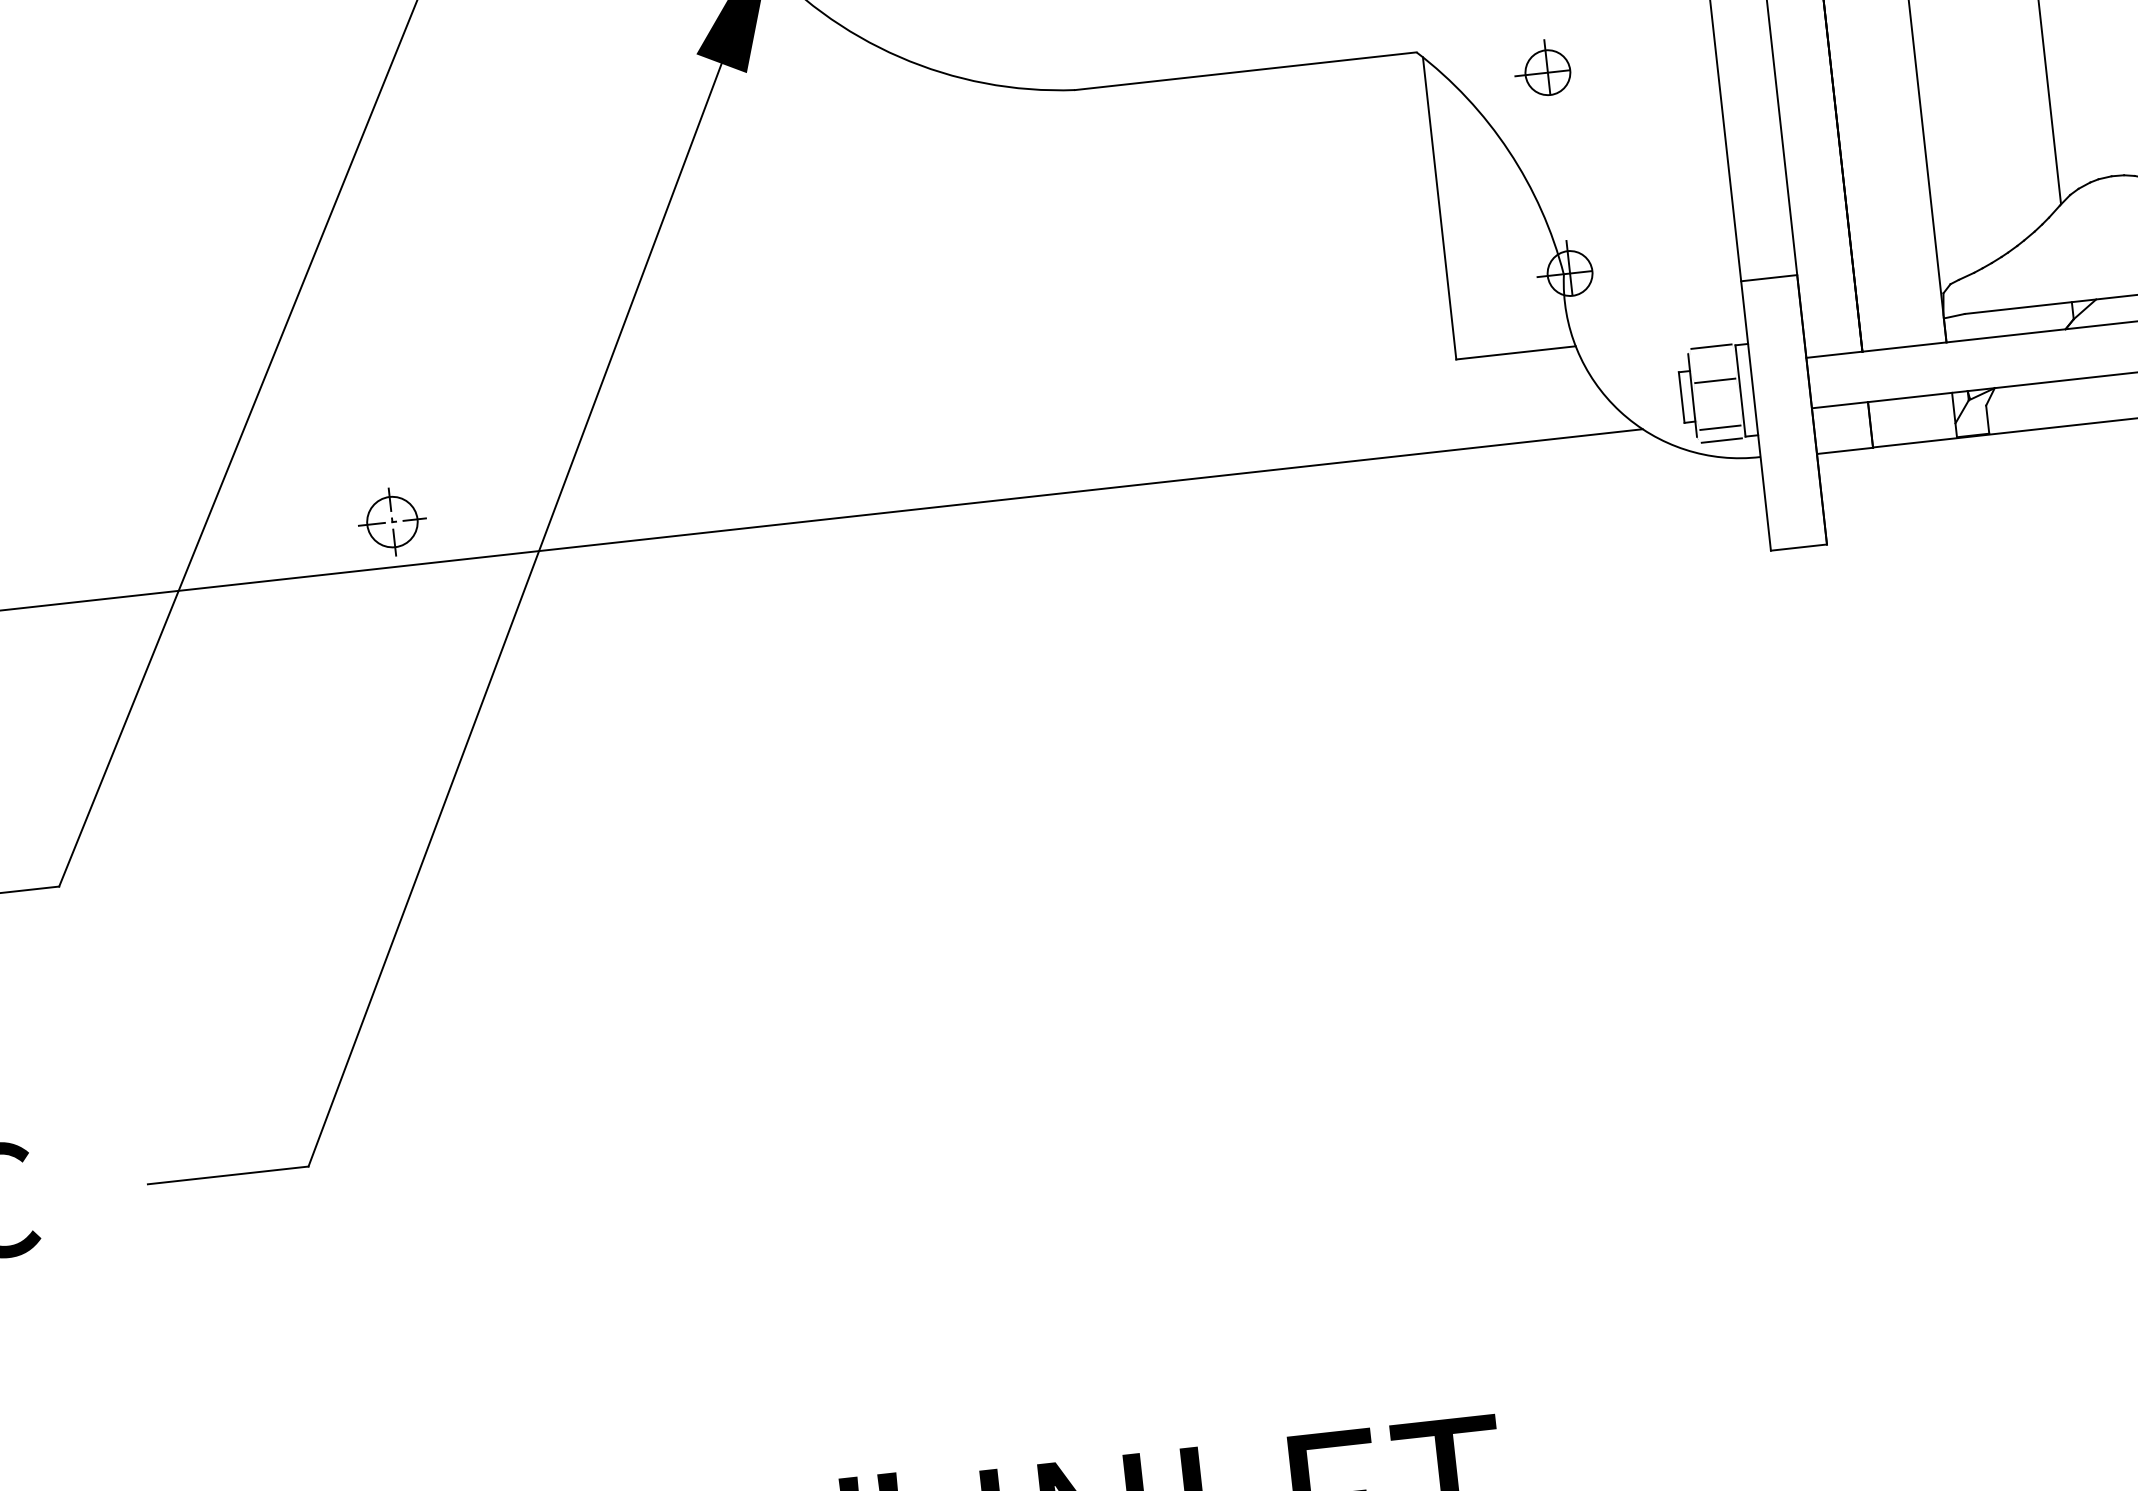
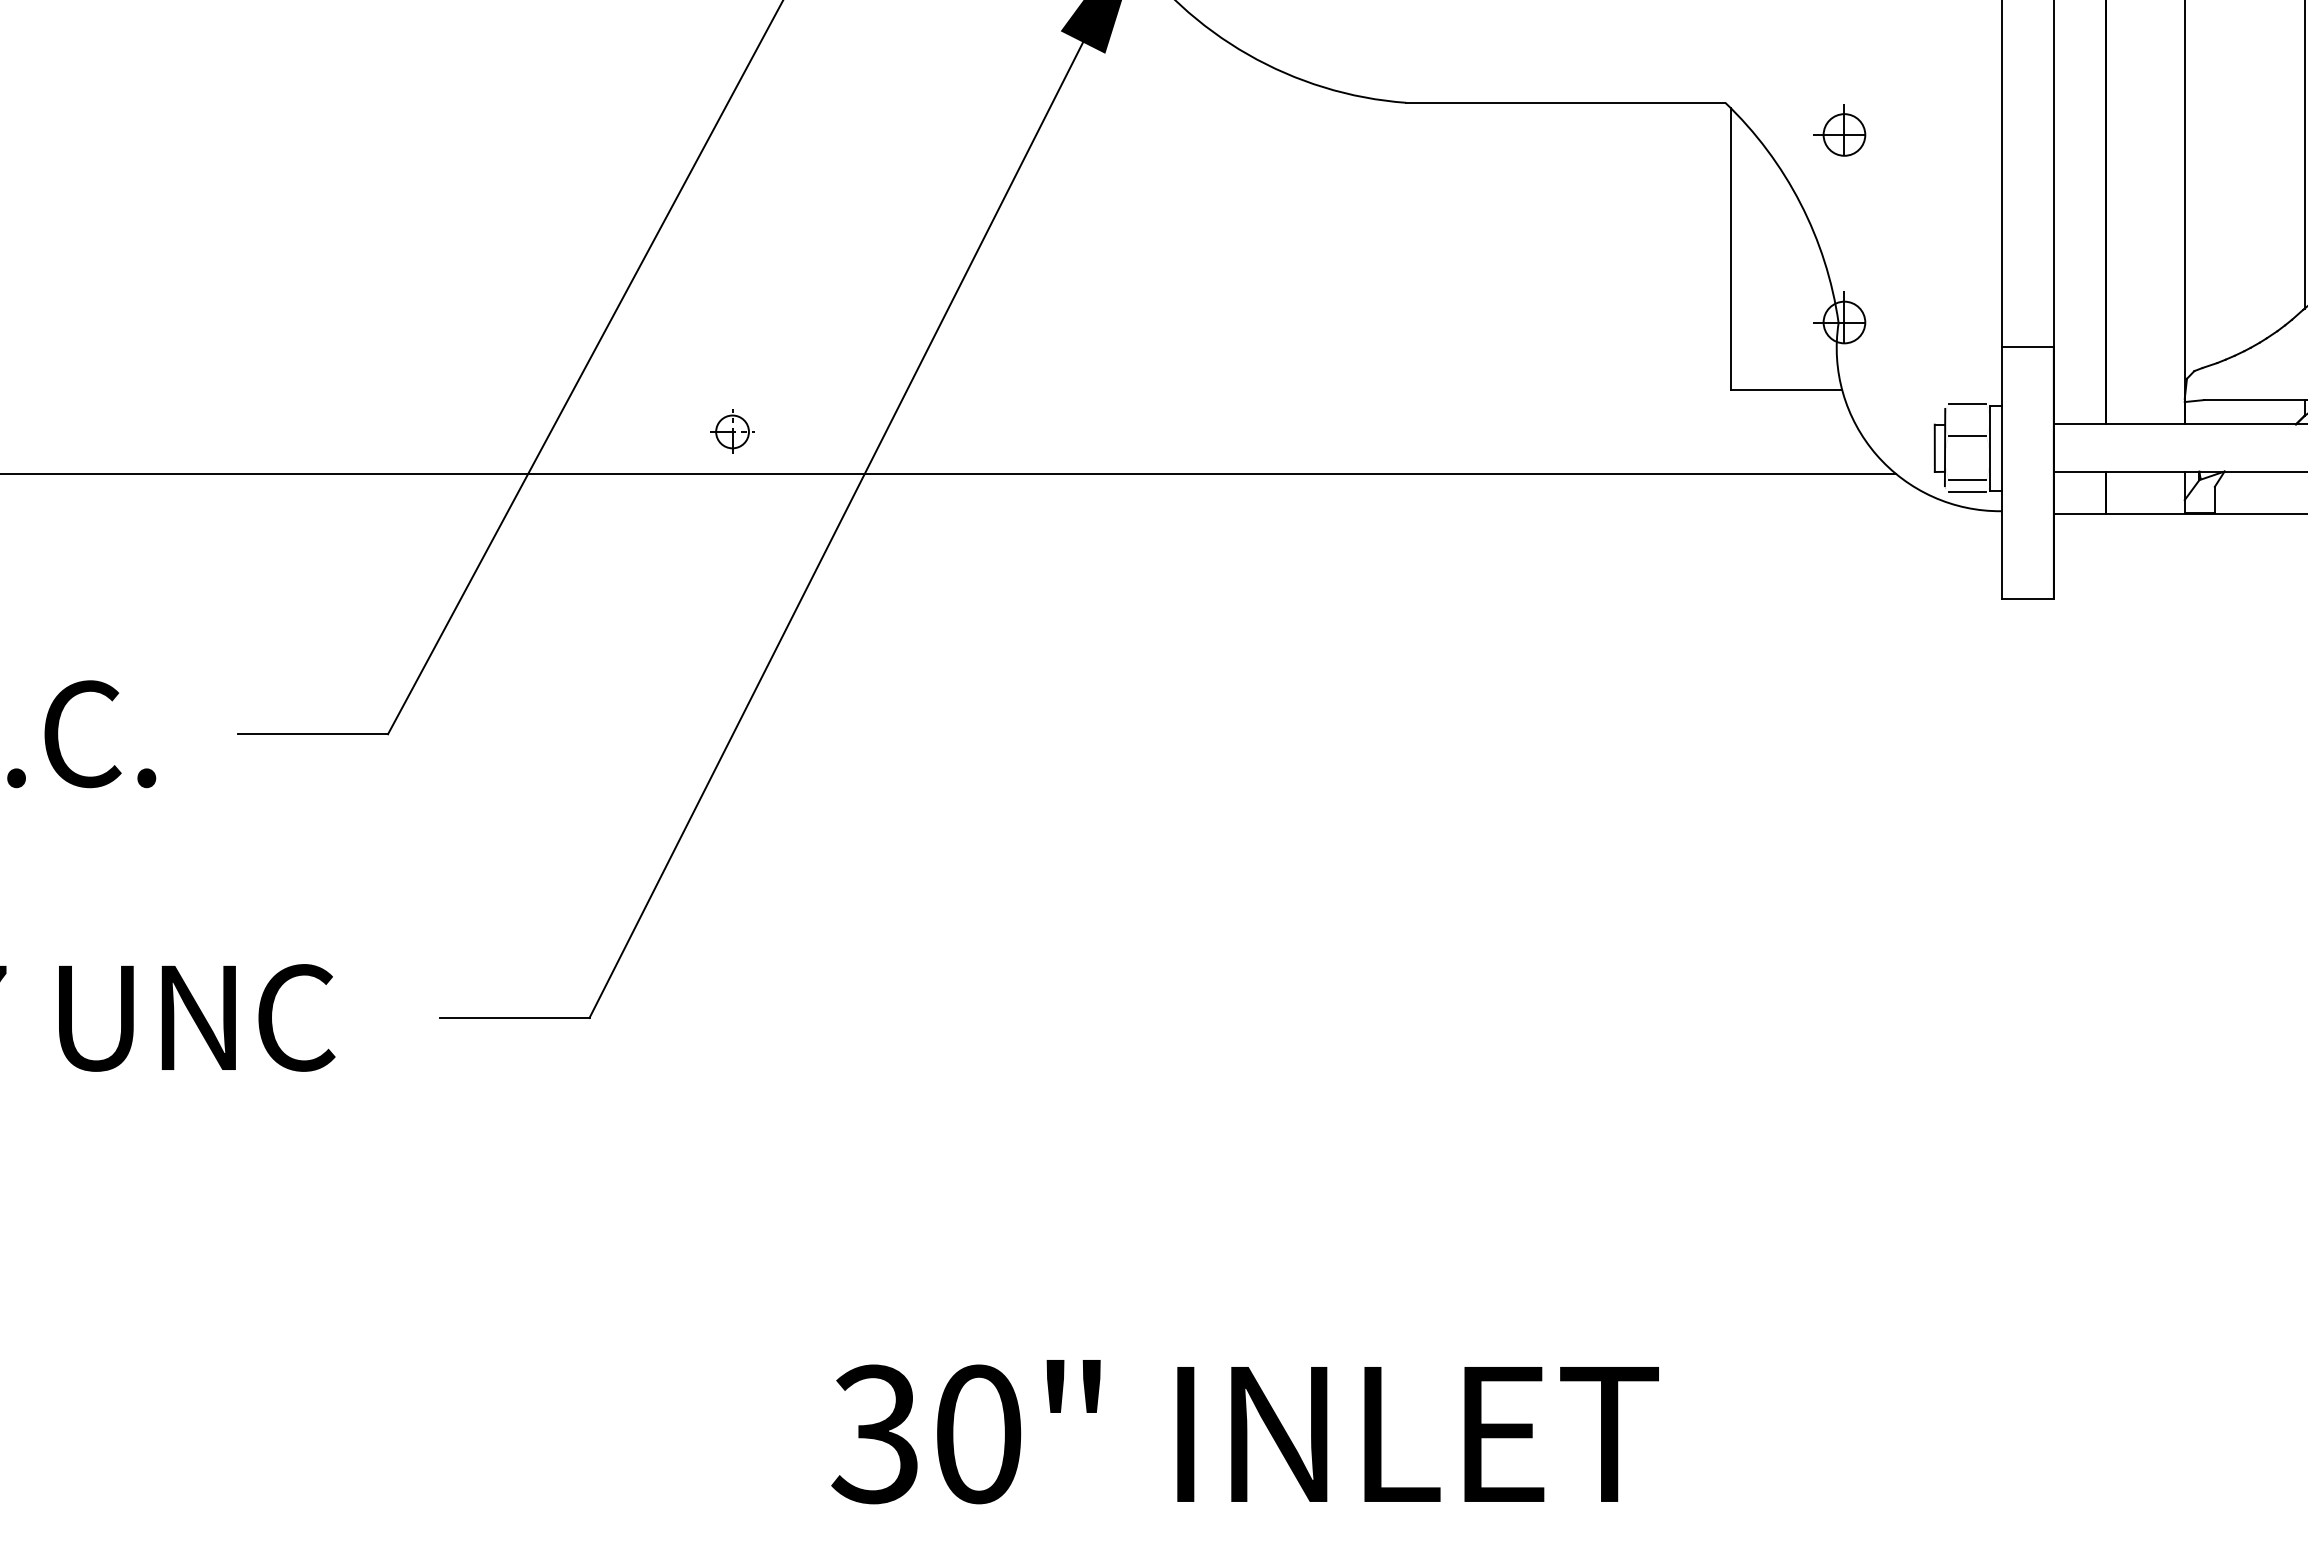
part: (392, 521) -> (732, 431), size x0.7

